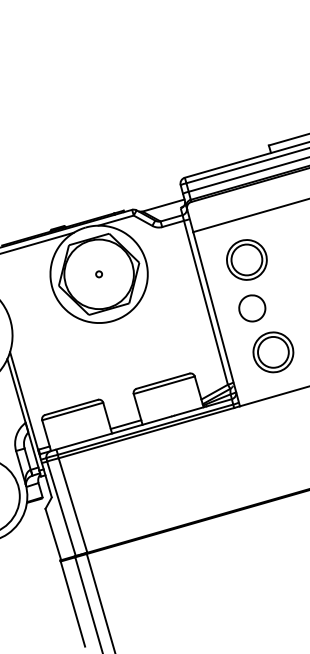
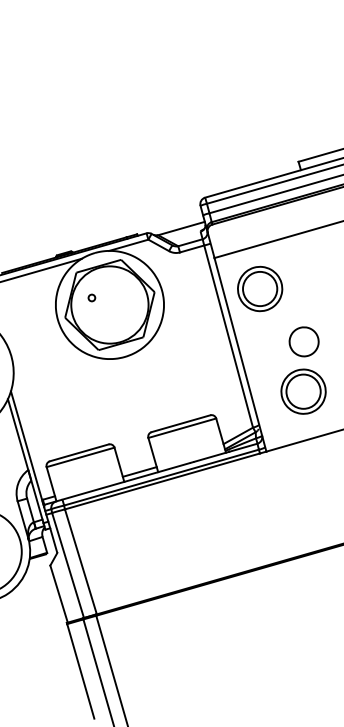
part: (247, 259) -> (260, 288), moved
circle: (98, 273) -> (91, 297), moved
part: (251, 308) -> (303, 341), moved

